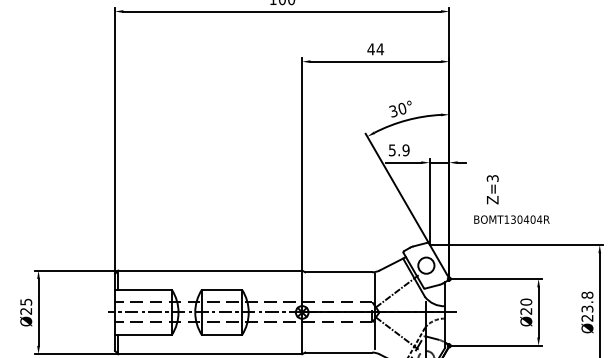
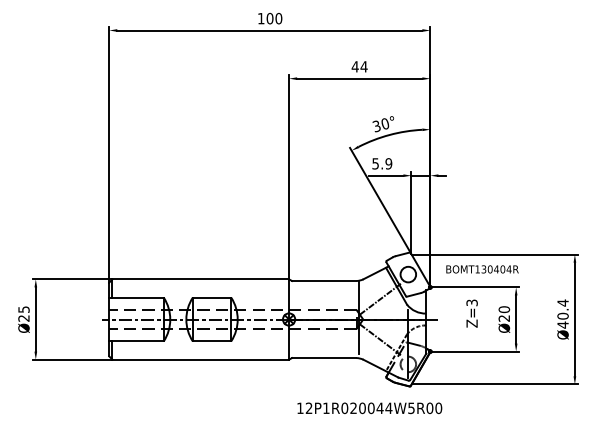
text: (492, 189) -> (471, 313), moved
text: (511, 219) -> (482, 269), moved
text: (586, 306) -> (562, 313), Ø23.8 -> Ø40.4

